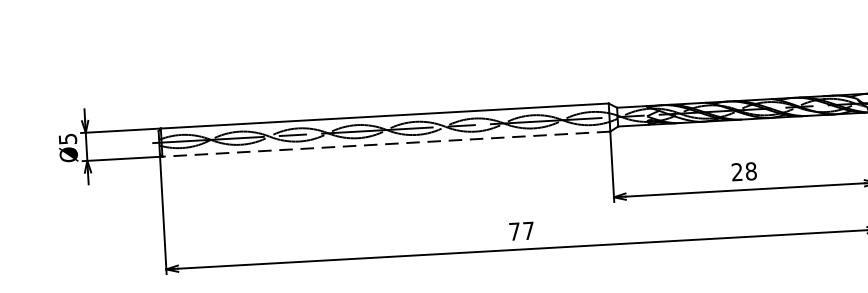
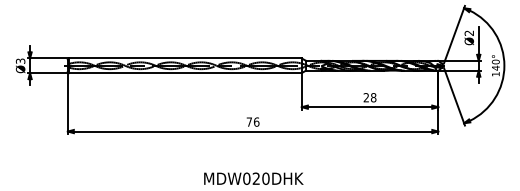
text: (65, 137) -> (19, 60), Ø5 -> Ø3
line: (384, 145) -> (184, 73), dashed -> solid
text: (528, 229) -> (256, 121), 77 -> 76

